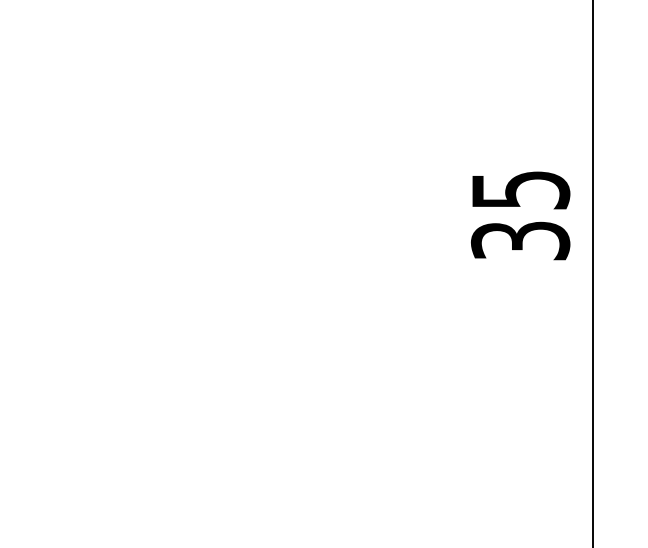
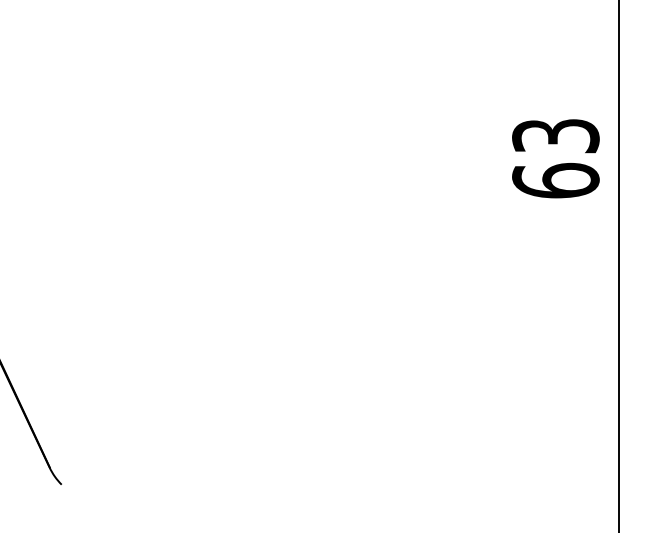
text: (520, 215) -> (555, 158), 35 -> 63

